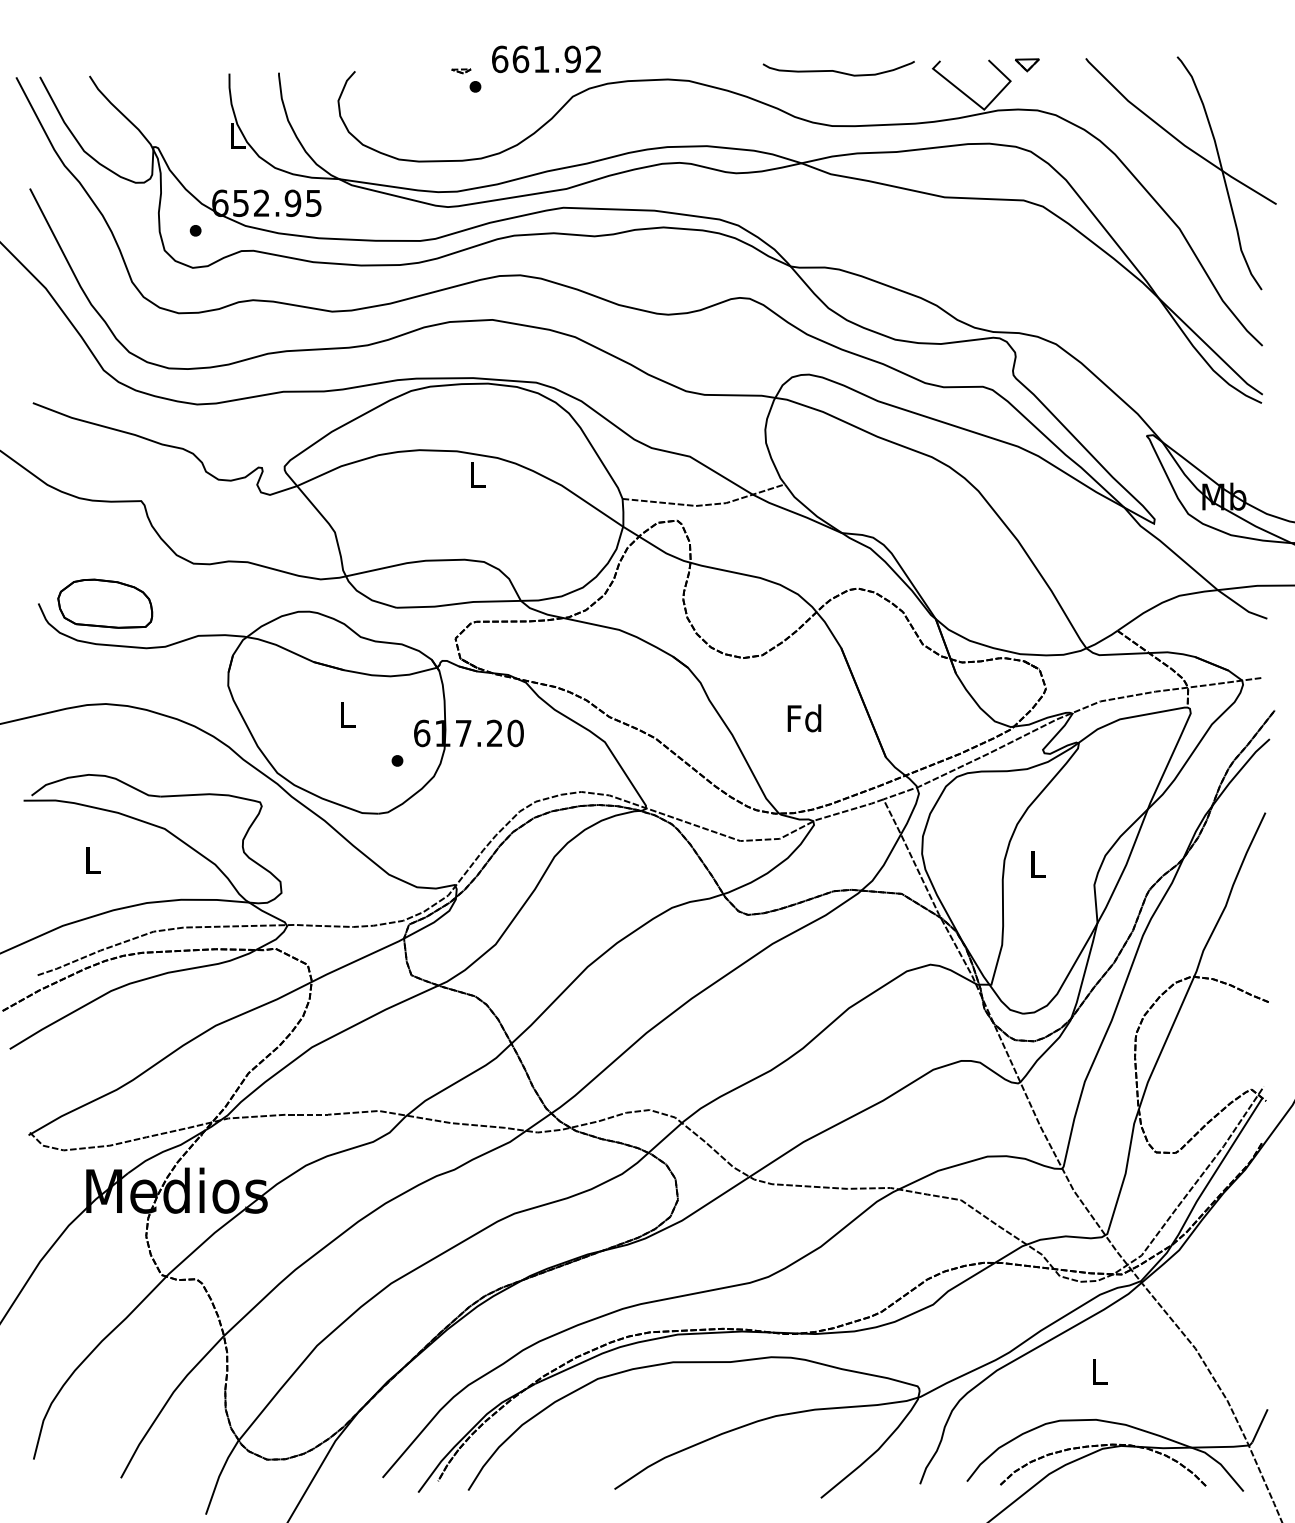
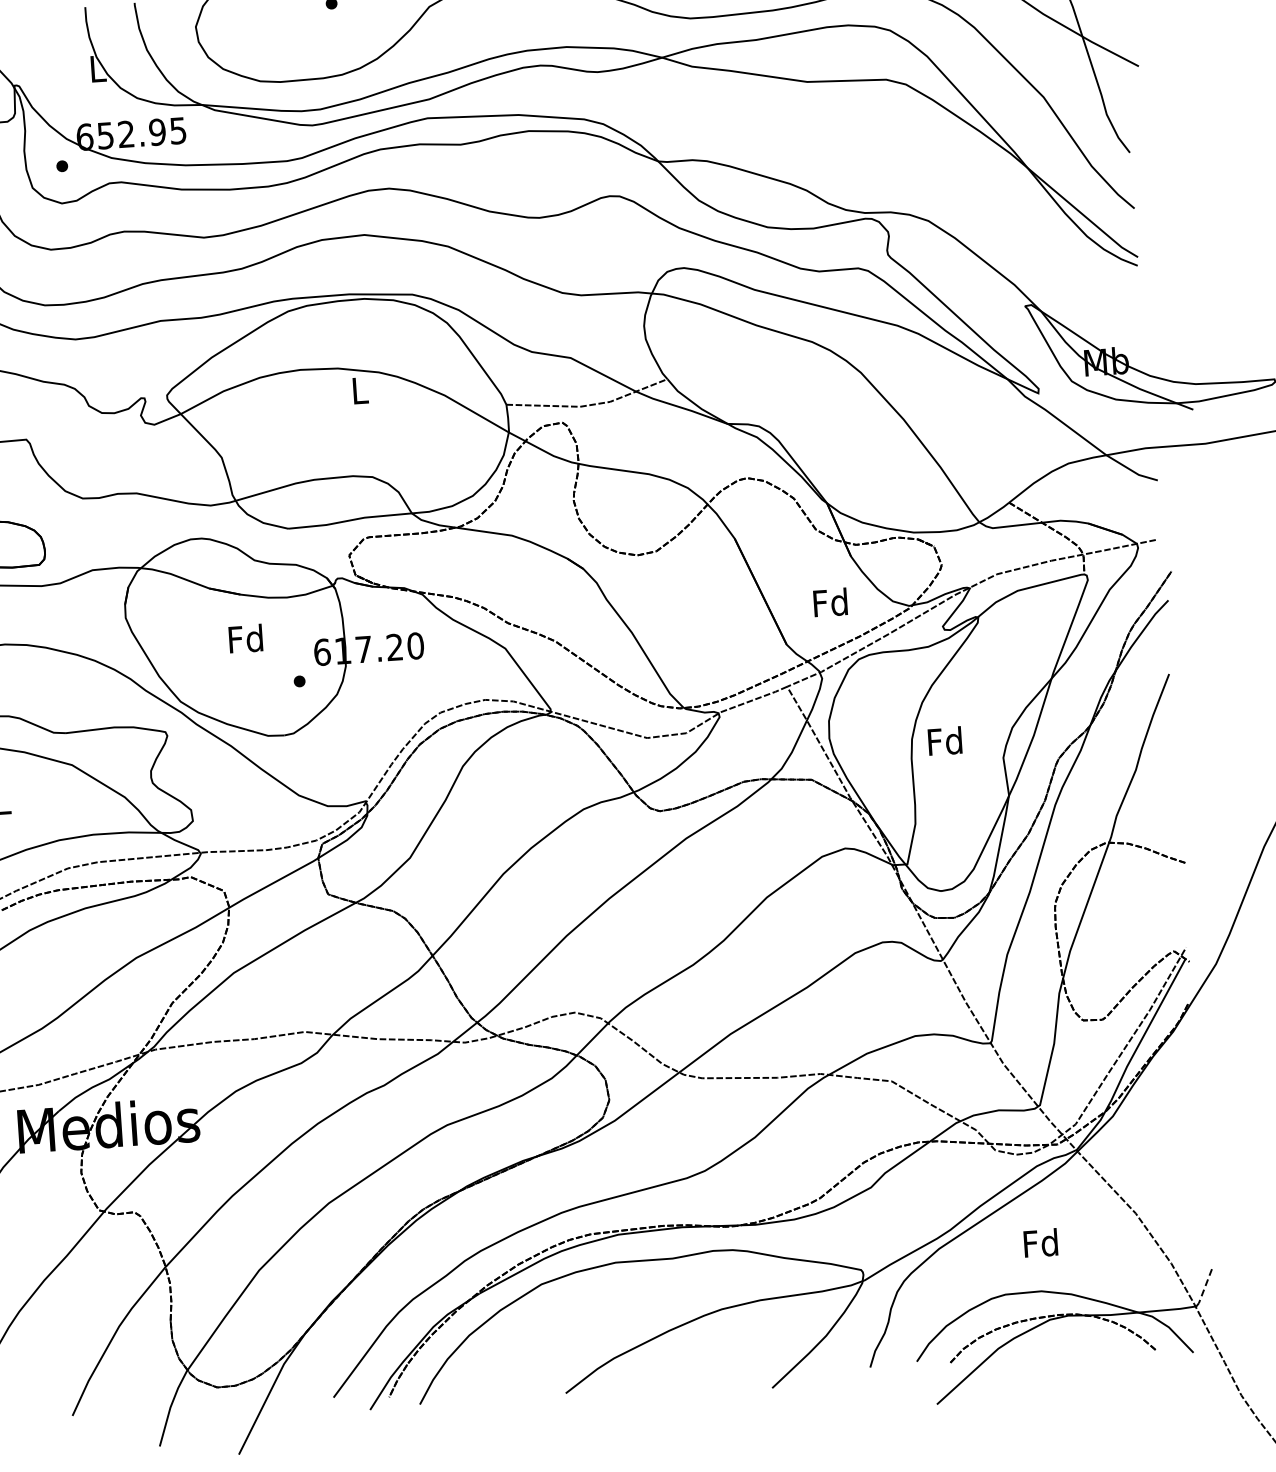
text: (346, 714) -> (245, 638), L -> Fd
text: (804, 718) -> (830, 602), moved
text: (1036, 864) -> (944, 741), L -> Fd
text: (1098, 1371) -> (1040, 1242), L -> Fd
line: (1259, 1426) -> (1204, 1286), solid -> dashed

